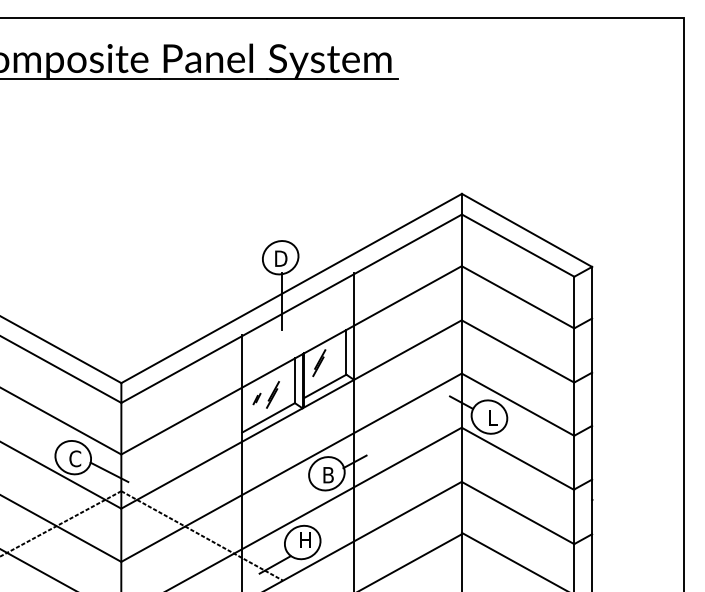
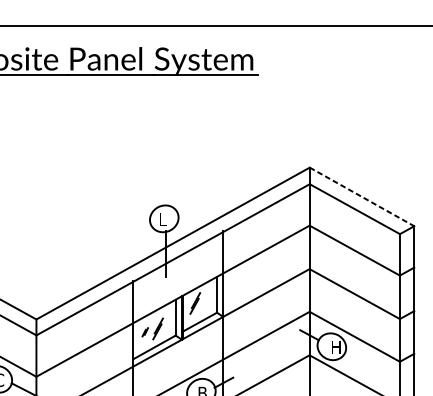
line: (527, 230) -> (362, 197), solid -> dashed
text: (281, 258) -> (164, 219), D -> L
text: (495, 417) -> (336, 347), L -> H

